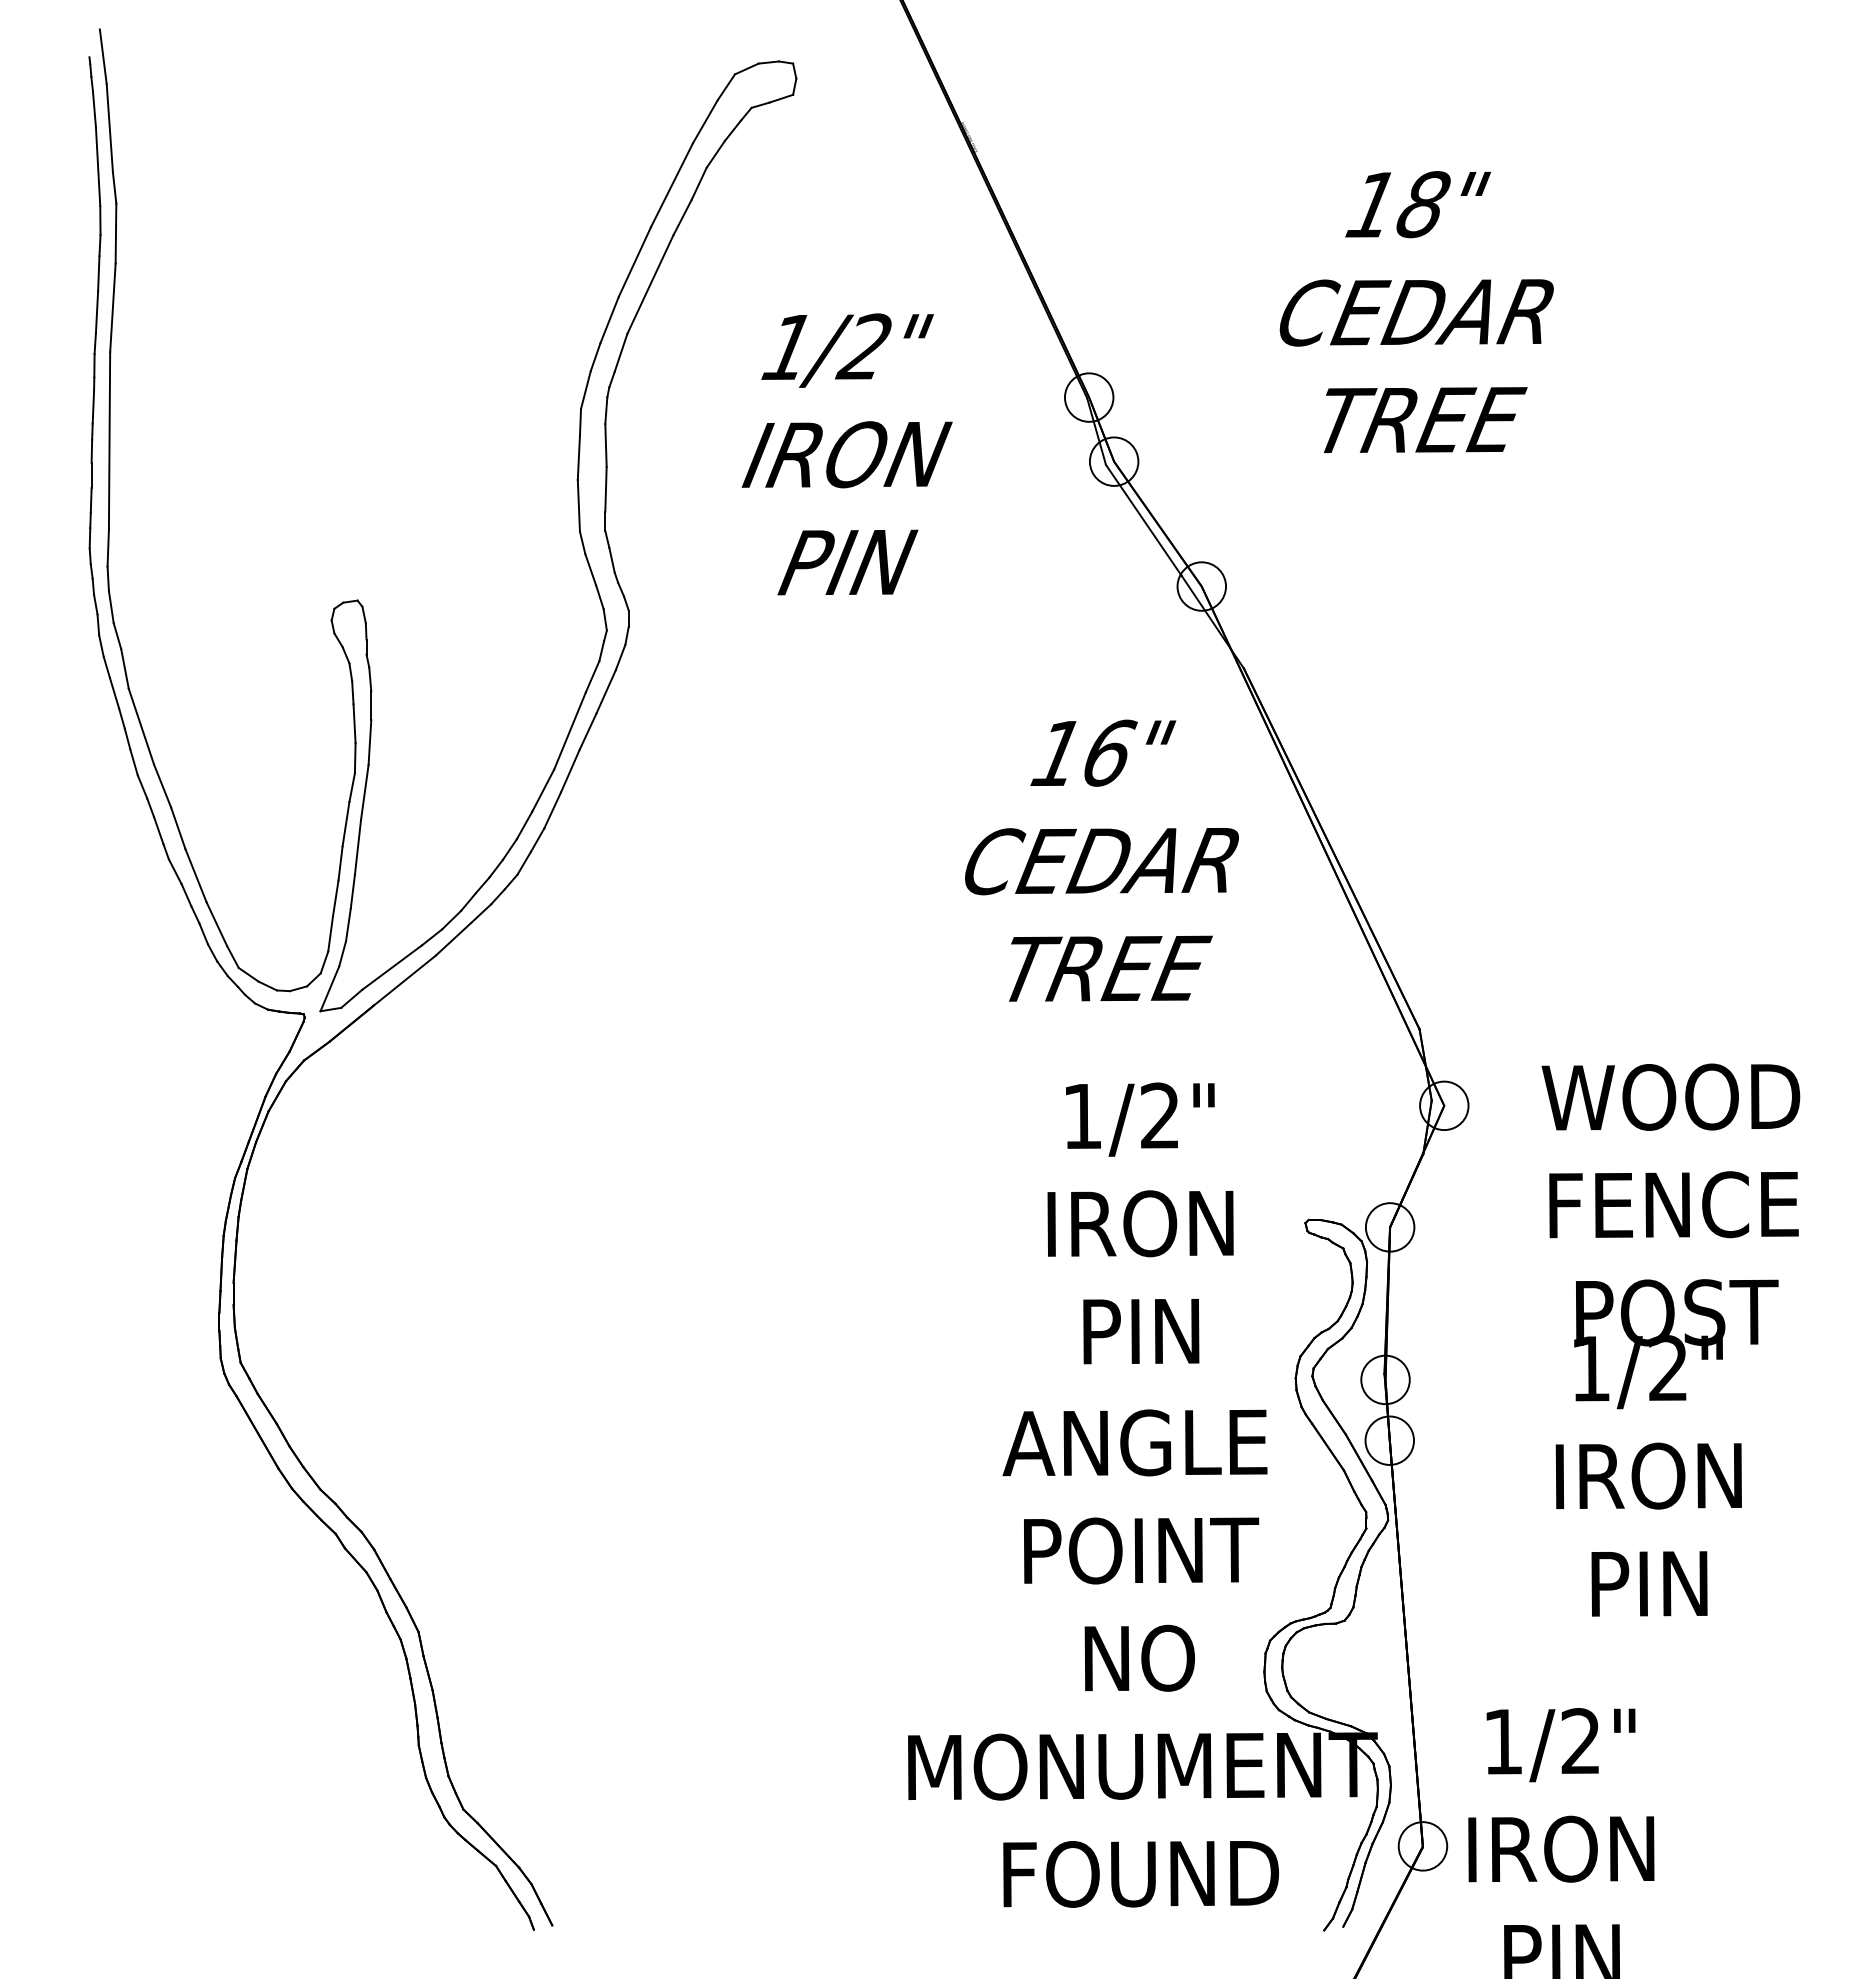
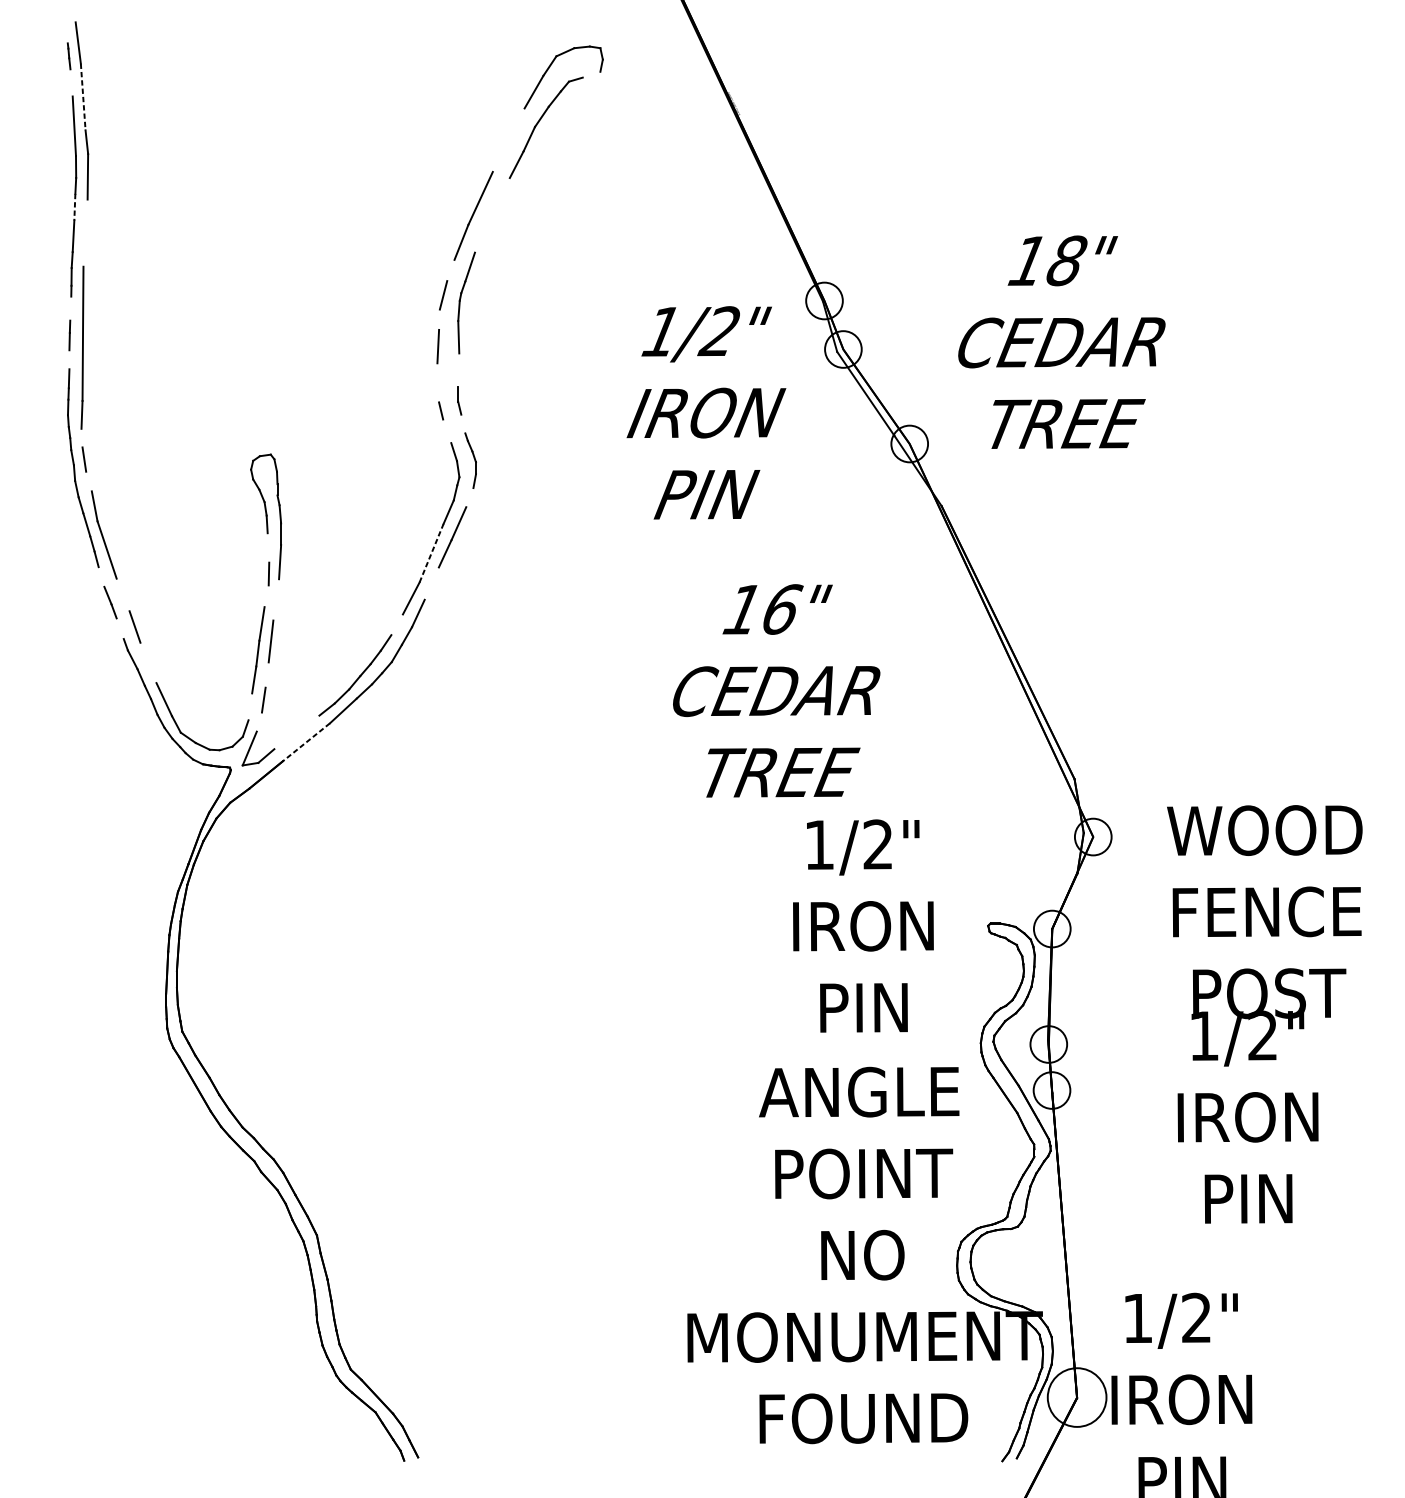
line: (781, 98) -> (591, 74), removed
line: (93, 109) -> (70, 82), removed
line: (109, 128) -> (82, 97), solid -> dashed
line: (672, 185) -> (509, 140), removed
line: (98, 273) -> (74, 207), solid -> dashed
line: (650, 284) -> (492, 215), removed
line: (112, 307) -> (85, 232), removed
text: (1416, 311) -> (1061, 341), moved
line: (595, 357) -> (450, 270), removed
line: (93, 407) -> (70, 308), removed
line: (580, 421) -> (439, 319), removed
text: (846, 454) -> (705, 412), moved
line: (91, 474) -> (69, 359), removed
line: (605, 488) -> (458, 369), removed
line: (578, 505) -> (437, 382), removed
line: (611, 559) -> (462, 423), removed
line: (590, 569) -> (447, 431), removed
line: (107, 578) -> (81, 437), removed
line: (117, 636) -> (89, 481), removed
line: (620, 657) -> (469, 497), removed
line: (354, 723) -> (268, 547), removed
line: (570, 730) -> (431, 552), solid -> dashed
line: (133, 762) -> (101, 577), removed
line: (570, 770) -> (431, 583), removed
line: (162, 785) -> (123, 594), removed
line: (351, 787) -> (266, 596), removed
line: (364, 792) -> (275, 599), removed
line: (524, 825) -> (397, 624), removed
line: (158, 830) -> (120, 628), removed
text: (1101, 860) -> (776, 690), moved
line: (195, 875) -> (148, 662), removed
line: (352, 891) -> (266, 674), removed
line: (330, 933) -> (250, 706), removed
line: (342, 953) -> (259, 721), removed
line: (391, 967) -> (296, 732), removed
line: (404, 980) -> (306, 742), solid -> dashed
circle: (1422, 1846) -> (1076, 1397), size x1.6

